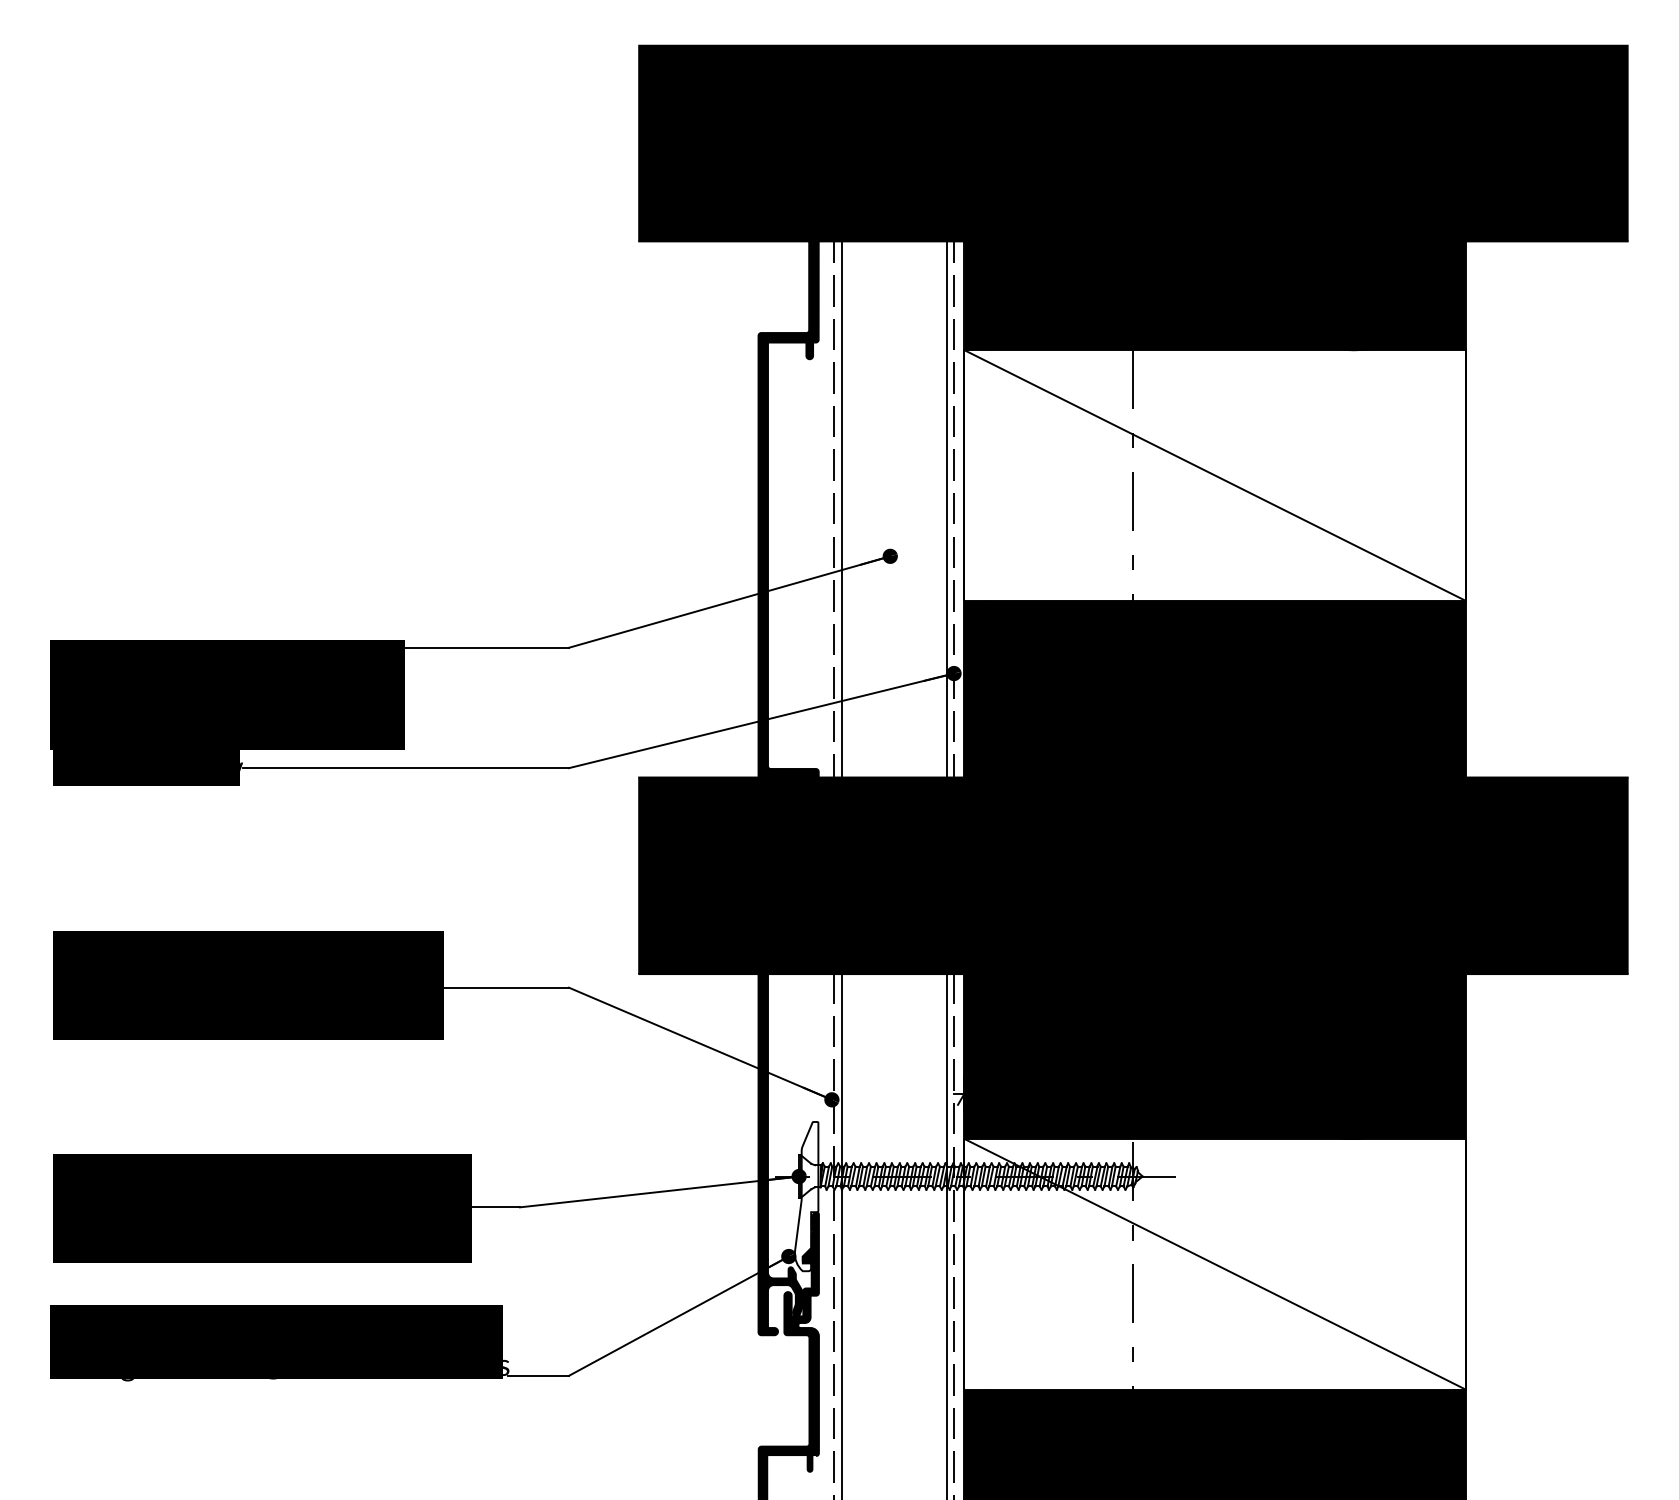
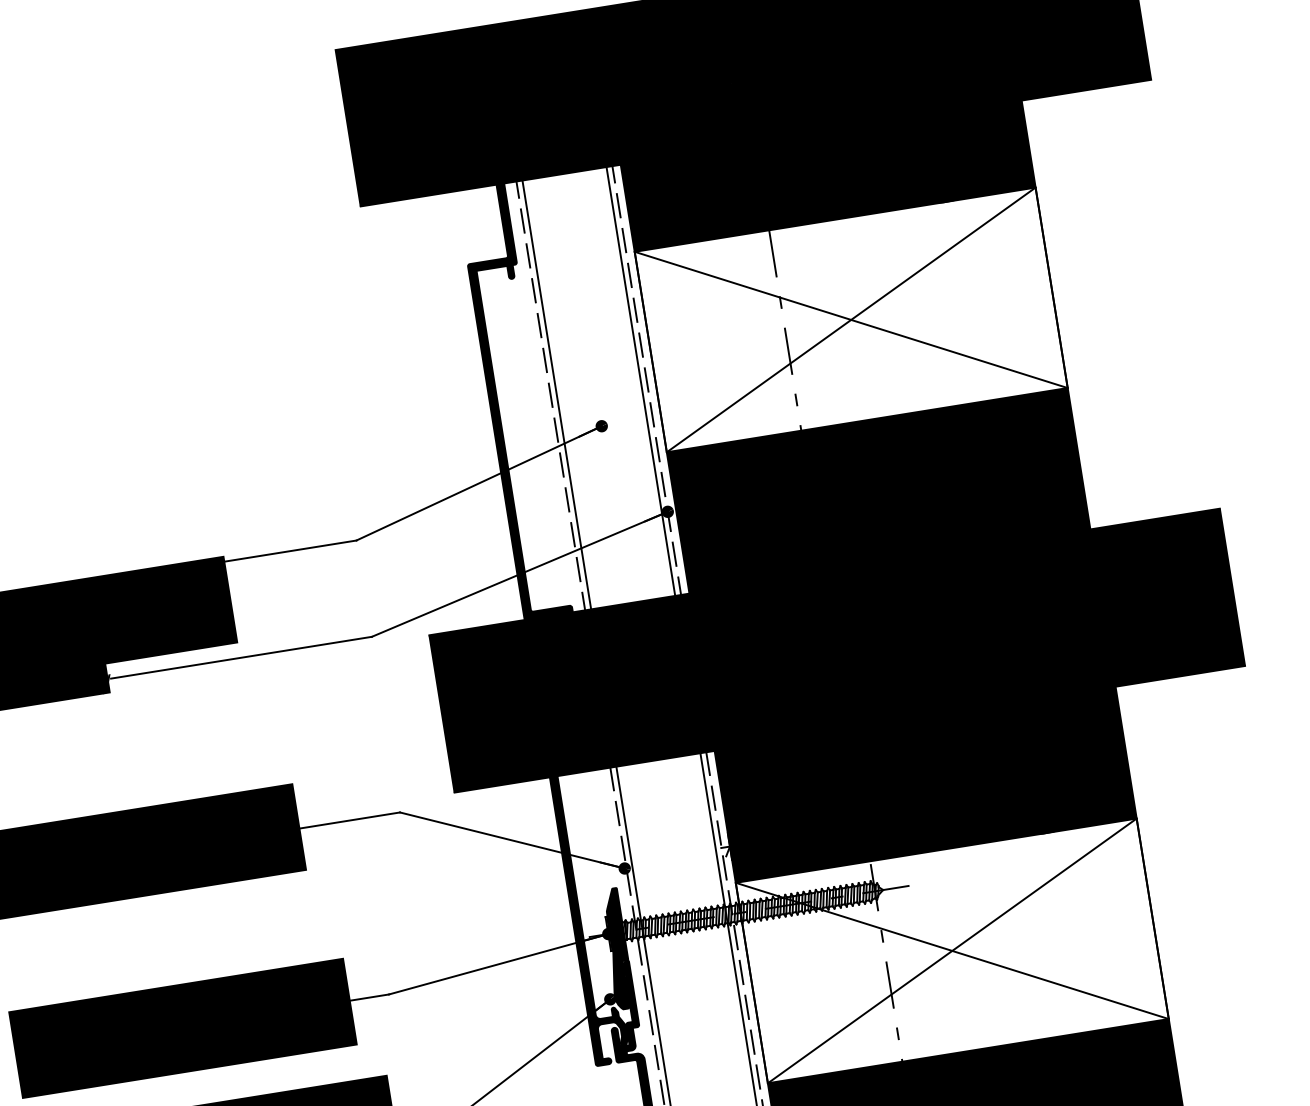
line: (1214, 475) -> (850, 320), added
fill: (806, 1196) -> (616, 949), added
line: (1214, 1263) -> (951, 950), added

